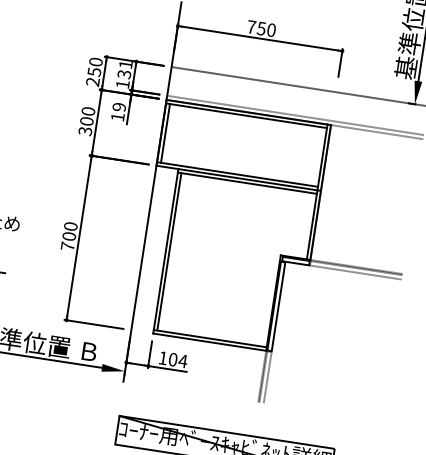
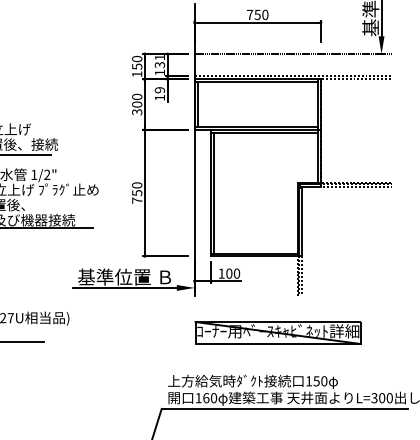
text: (93, 82) -> (137, 74), 250 -> 150
text: (69, 237) -> (137, 193), 700 -> 750
text: (182, 360) -> (236, 273), 104 -> 100

